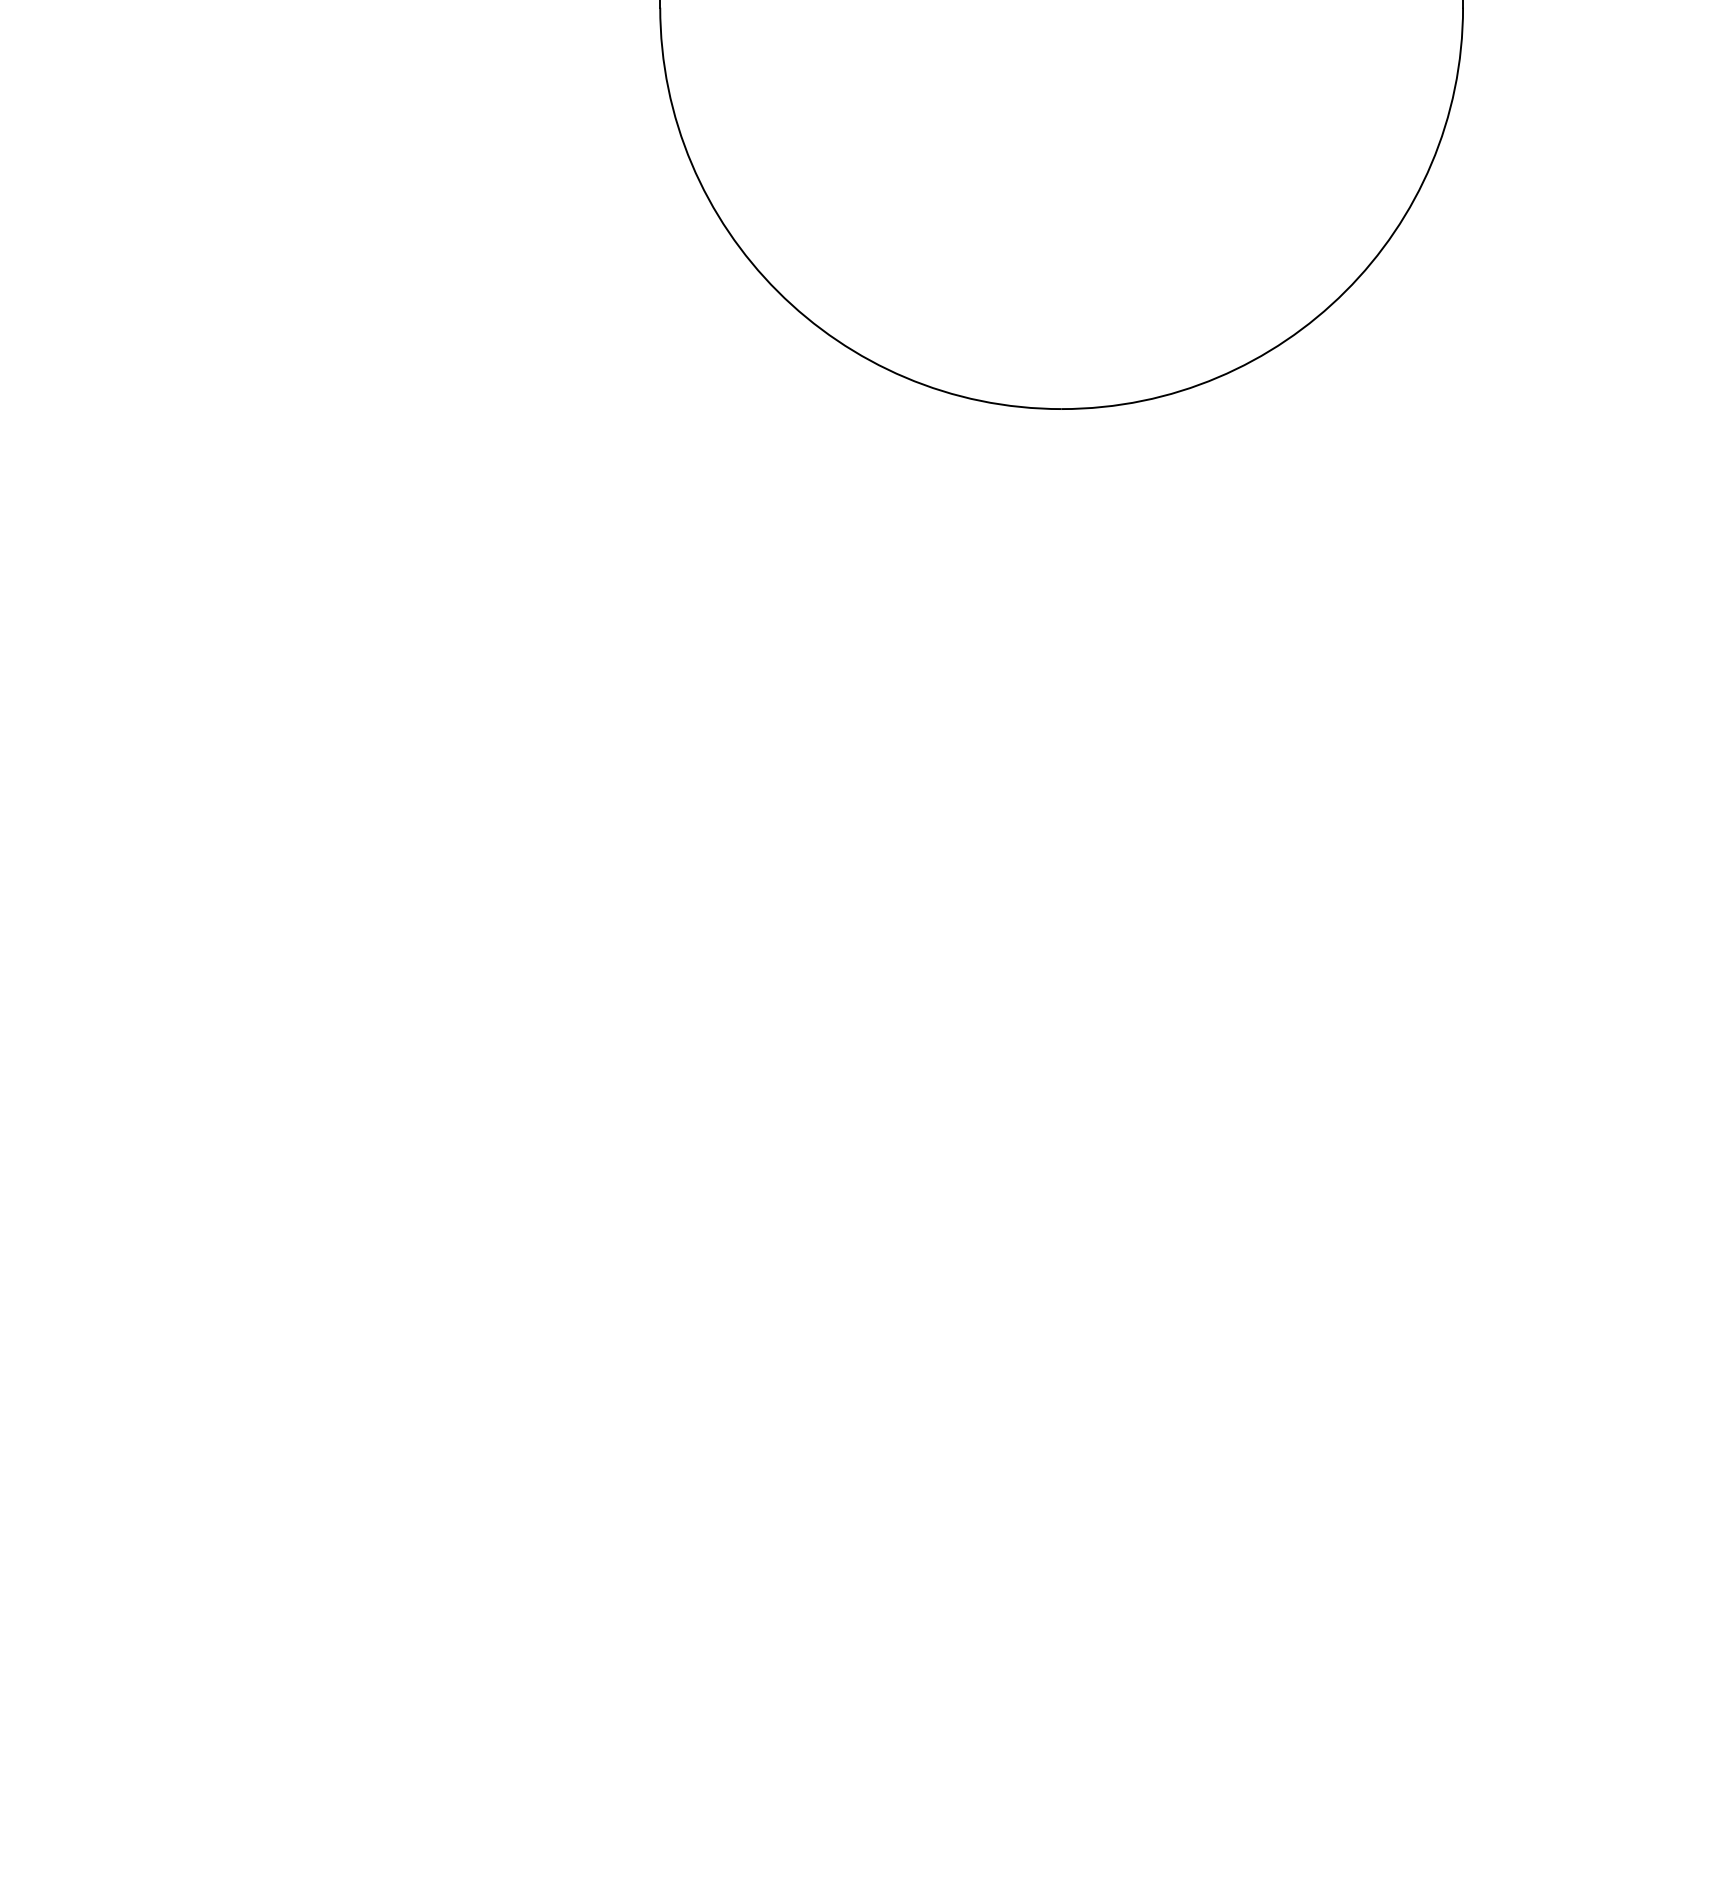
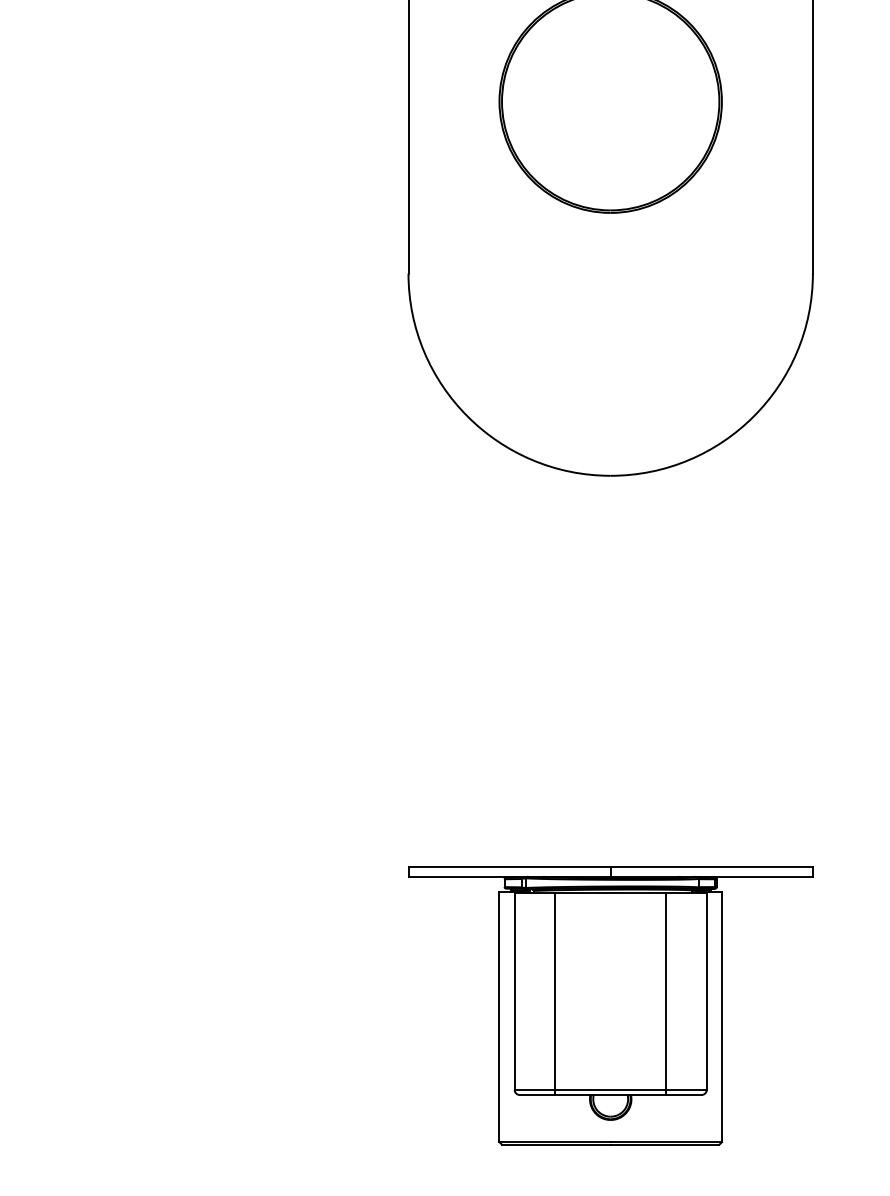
part: (1061, 1460) -> (610, 1005), added

